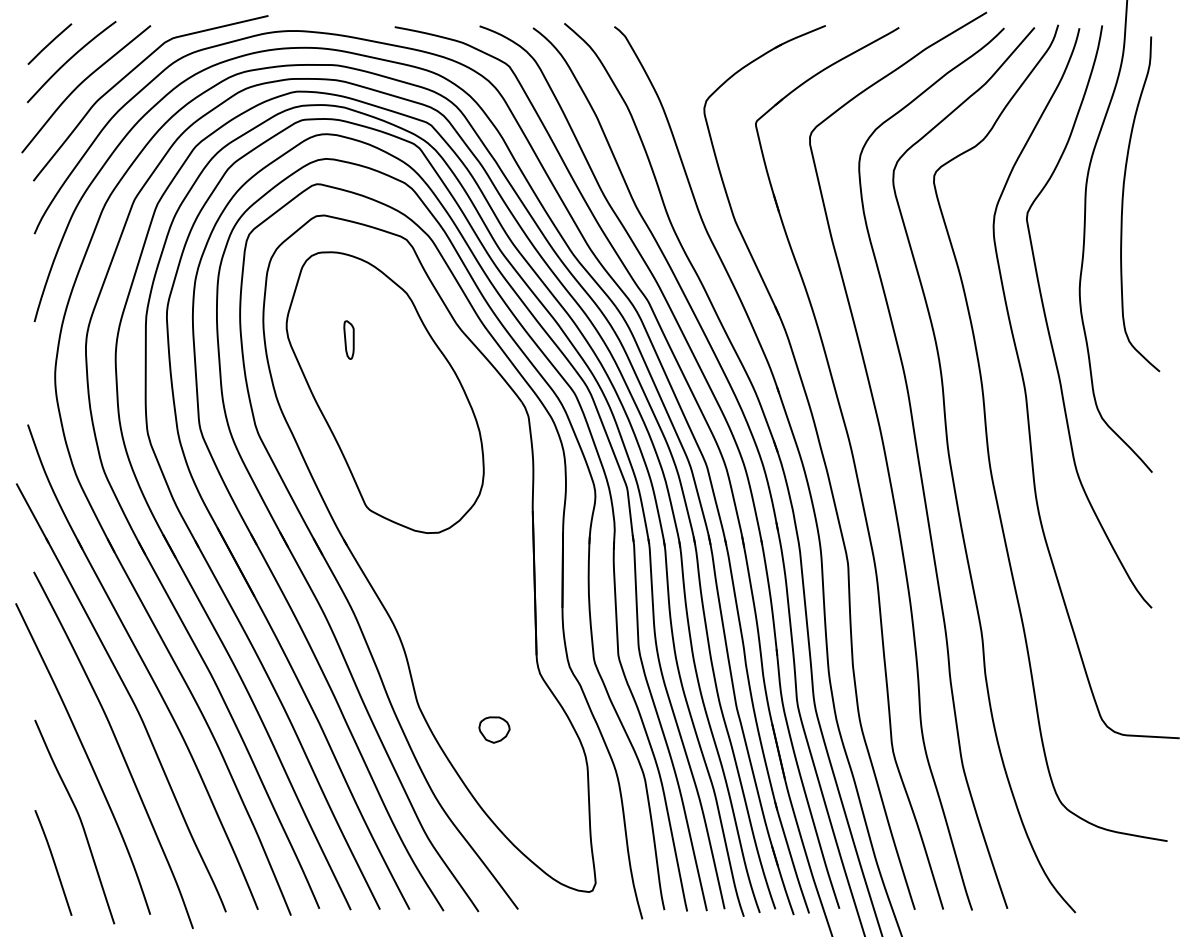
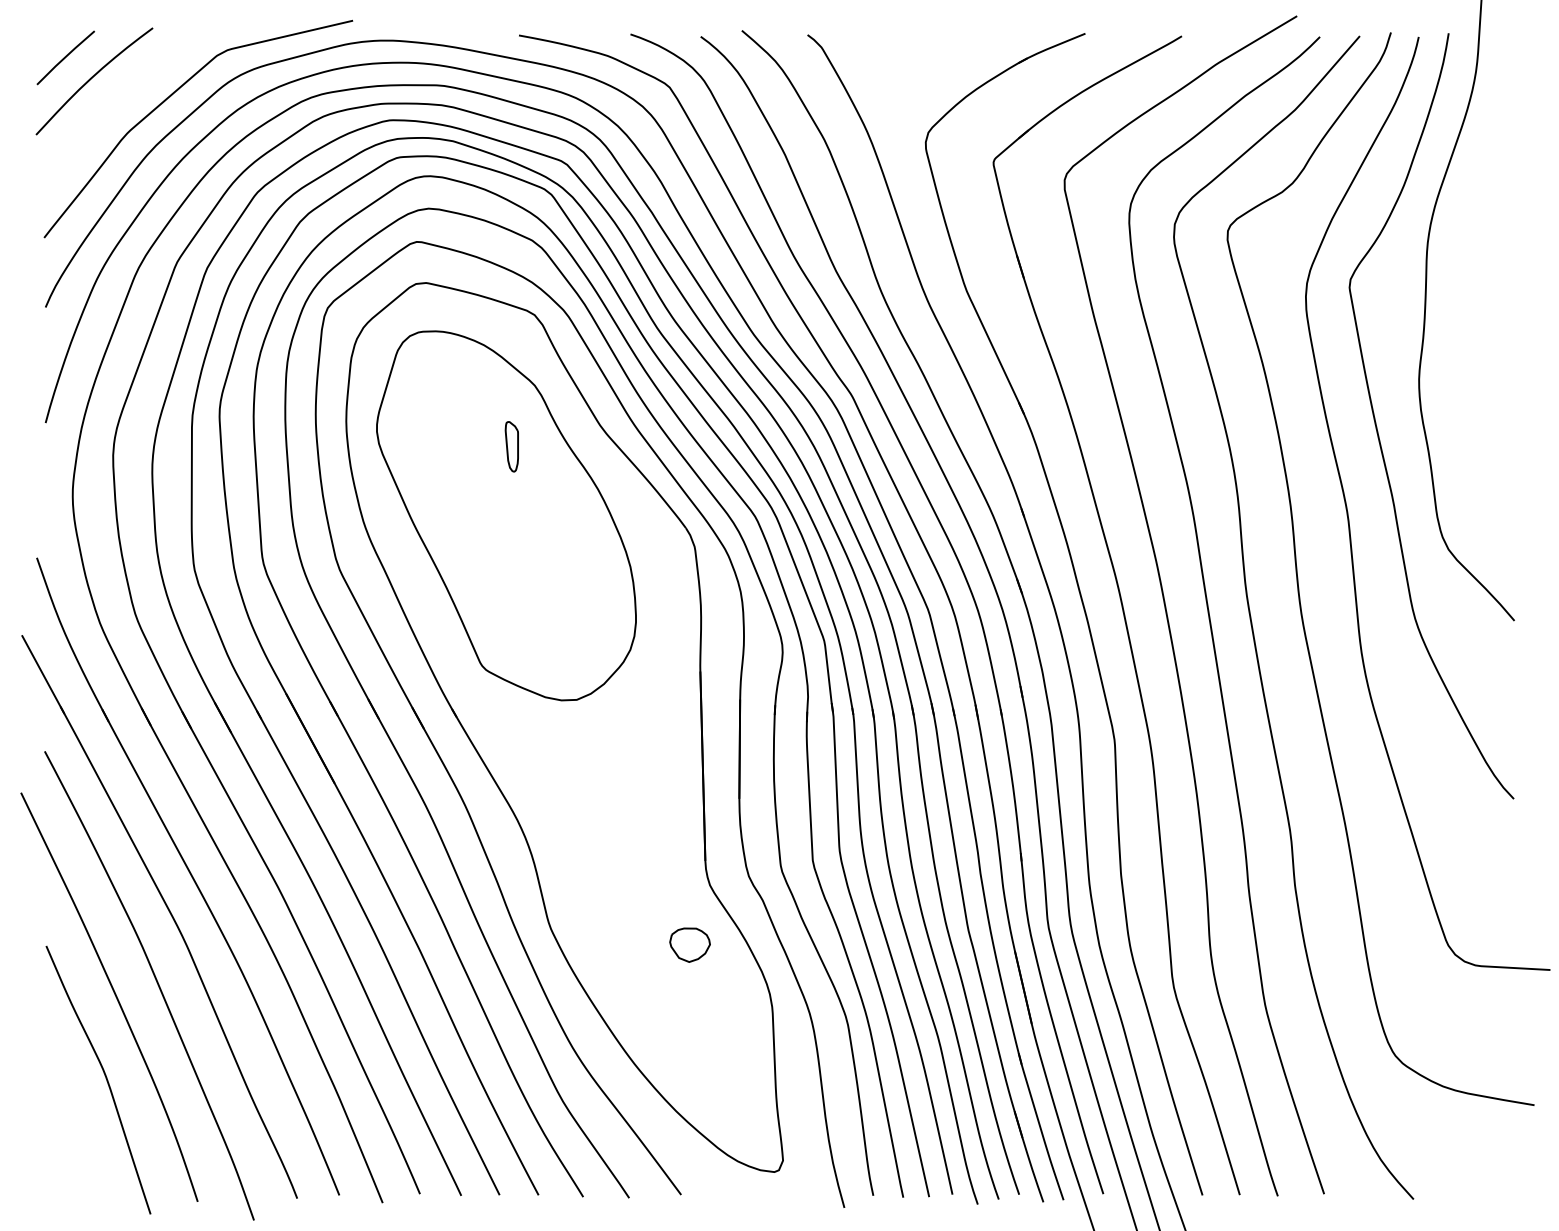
curve: (81, 84) -> (107, 110), removed
curve: (1123, 203) -> (1476, 267), removed
part: (348, 339) -> (511, 446), moved
part: (494, 729) -> (689, 944), moved
curve: (53, 862) -> (70, 1133), removed

